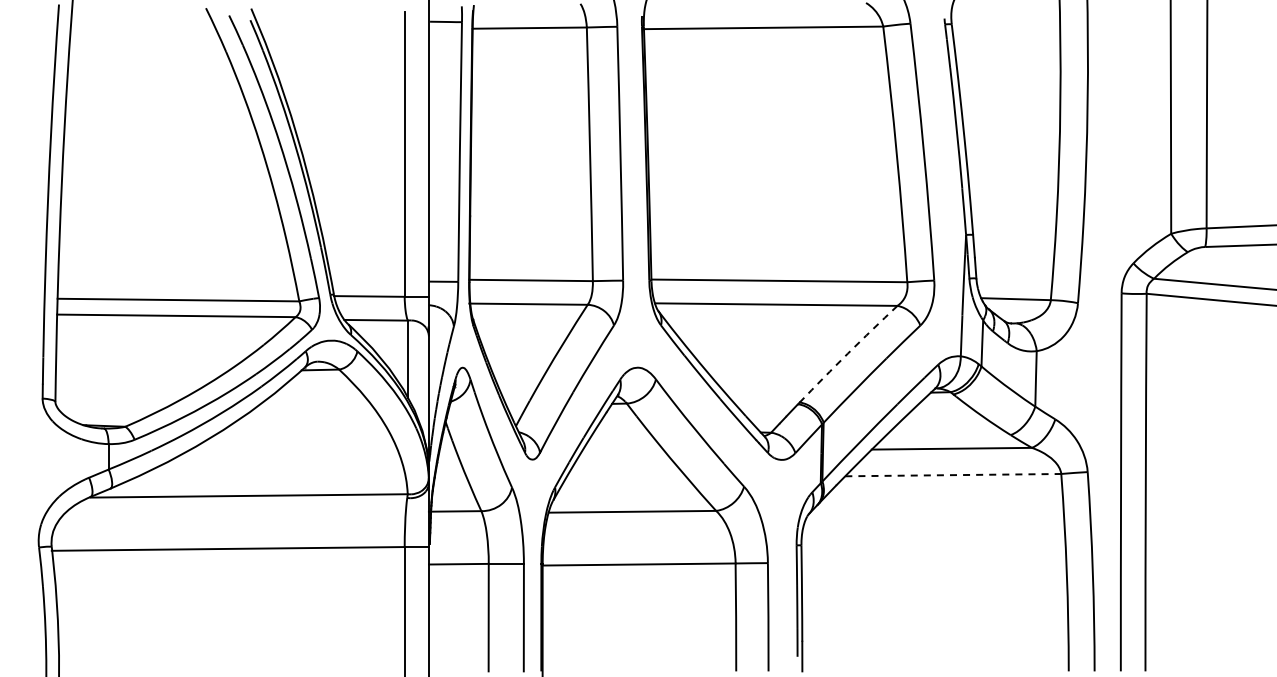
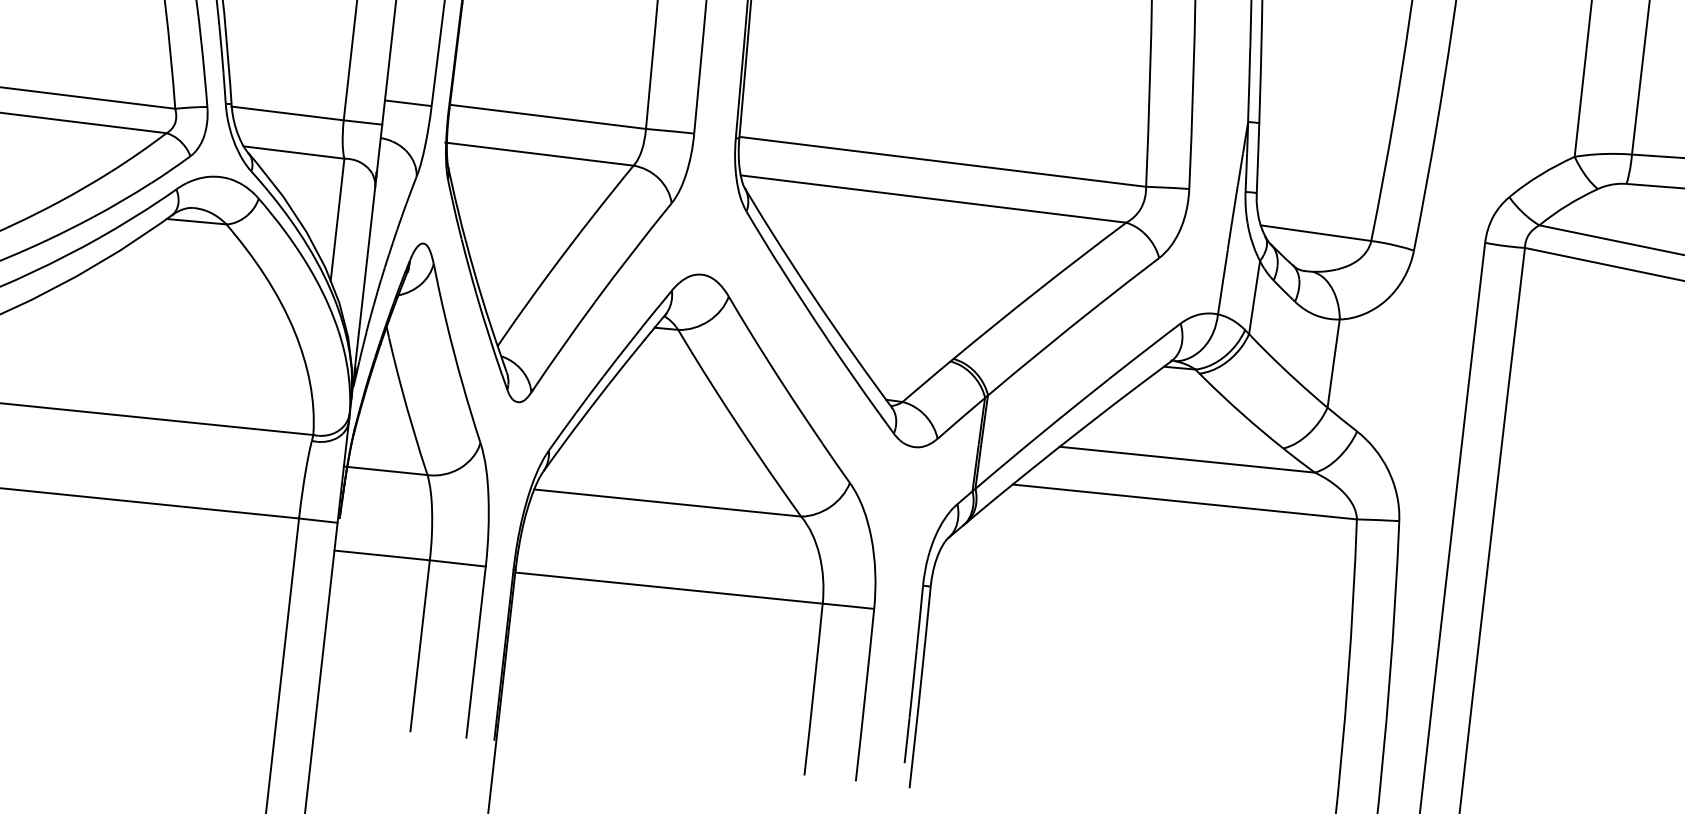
arc: (847, 353) -> (1038, 289), dashed -> solid
line: (953, 475) -> (1185, 502), dashed -> solid

